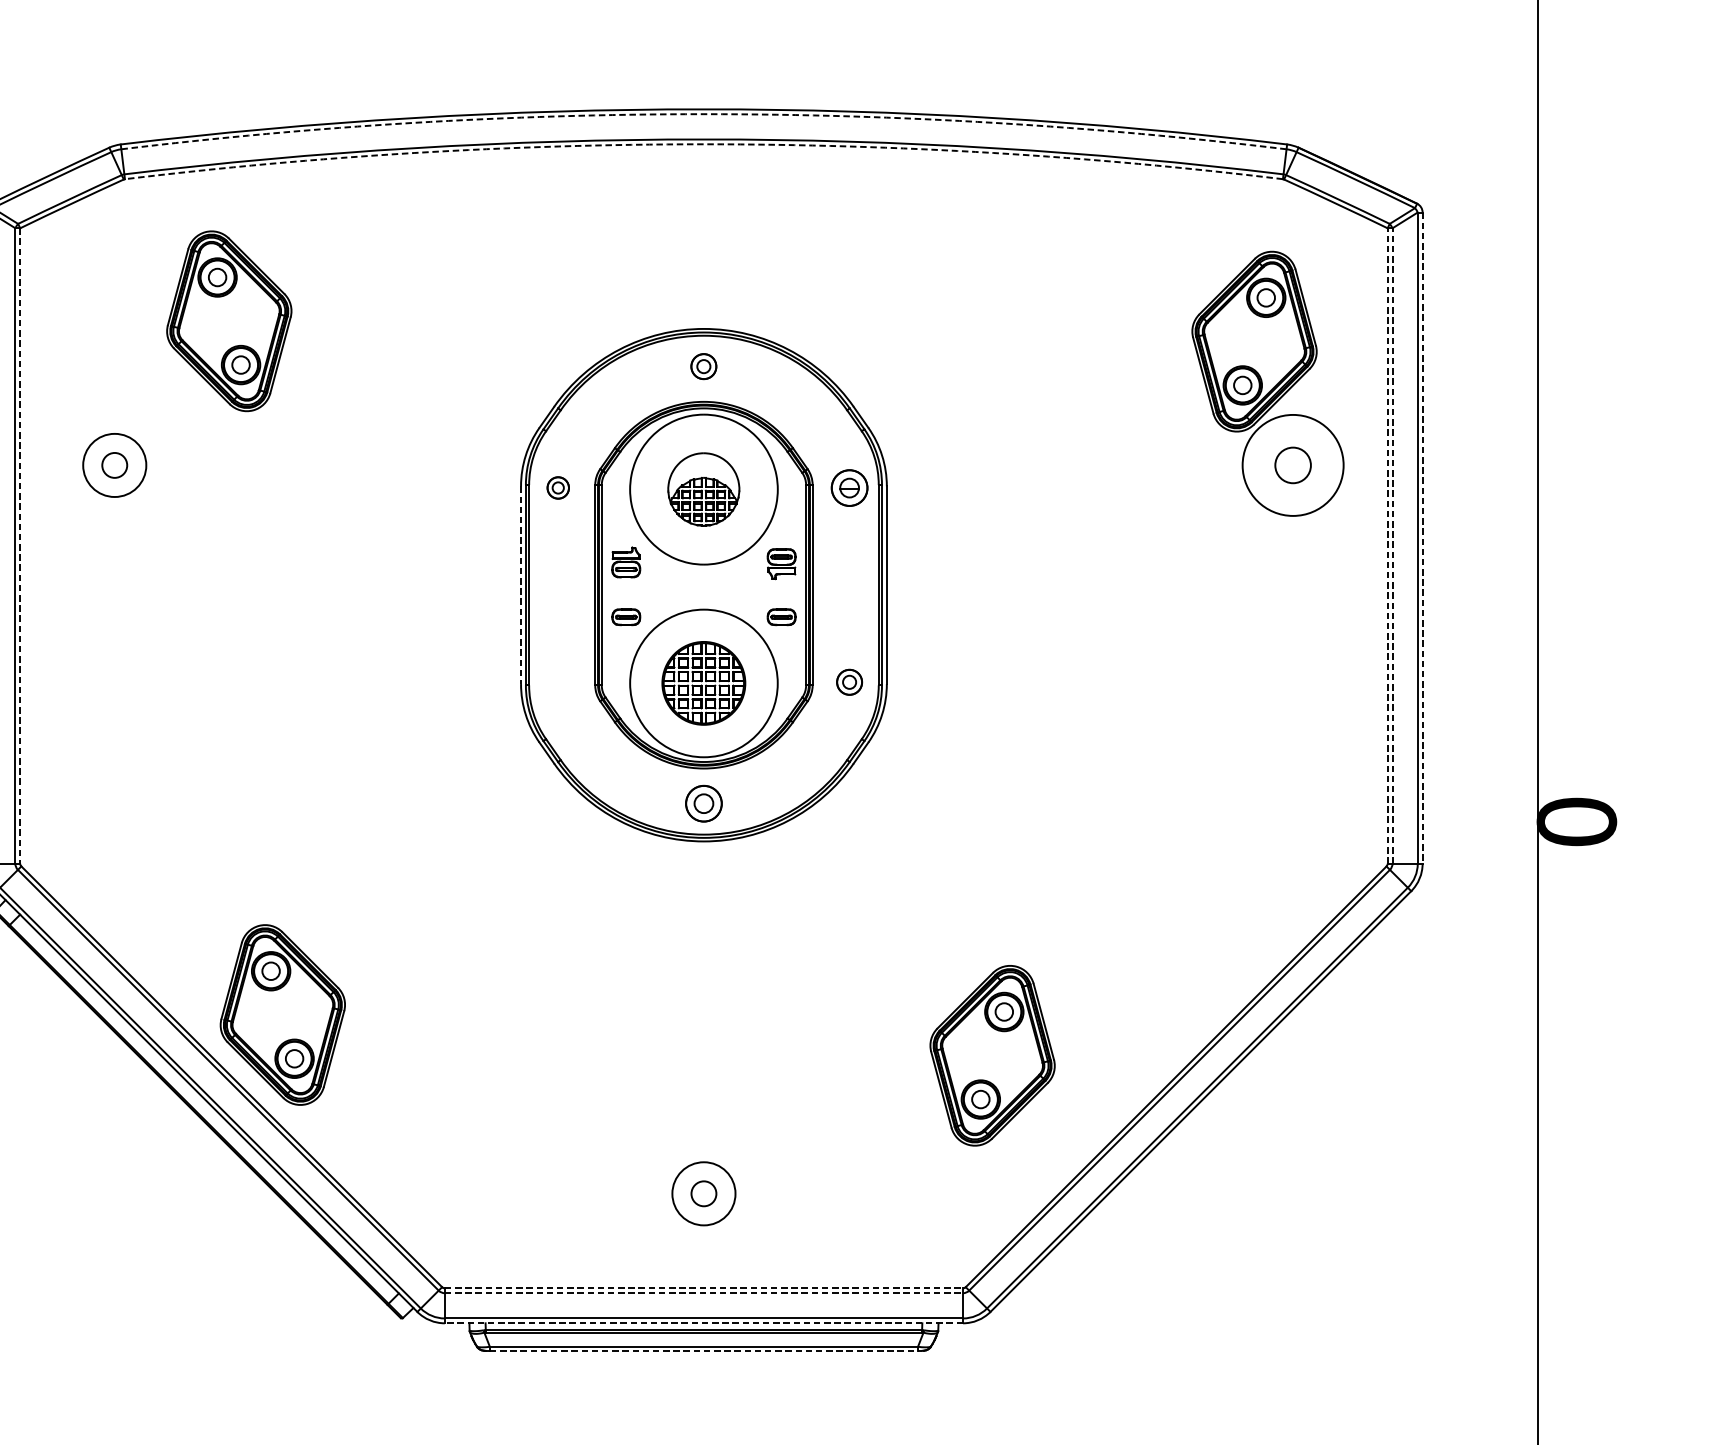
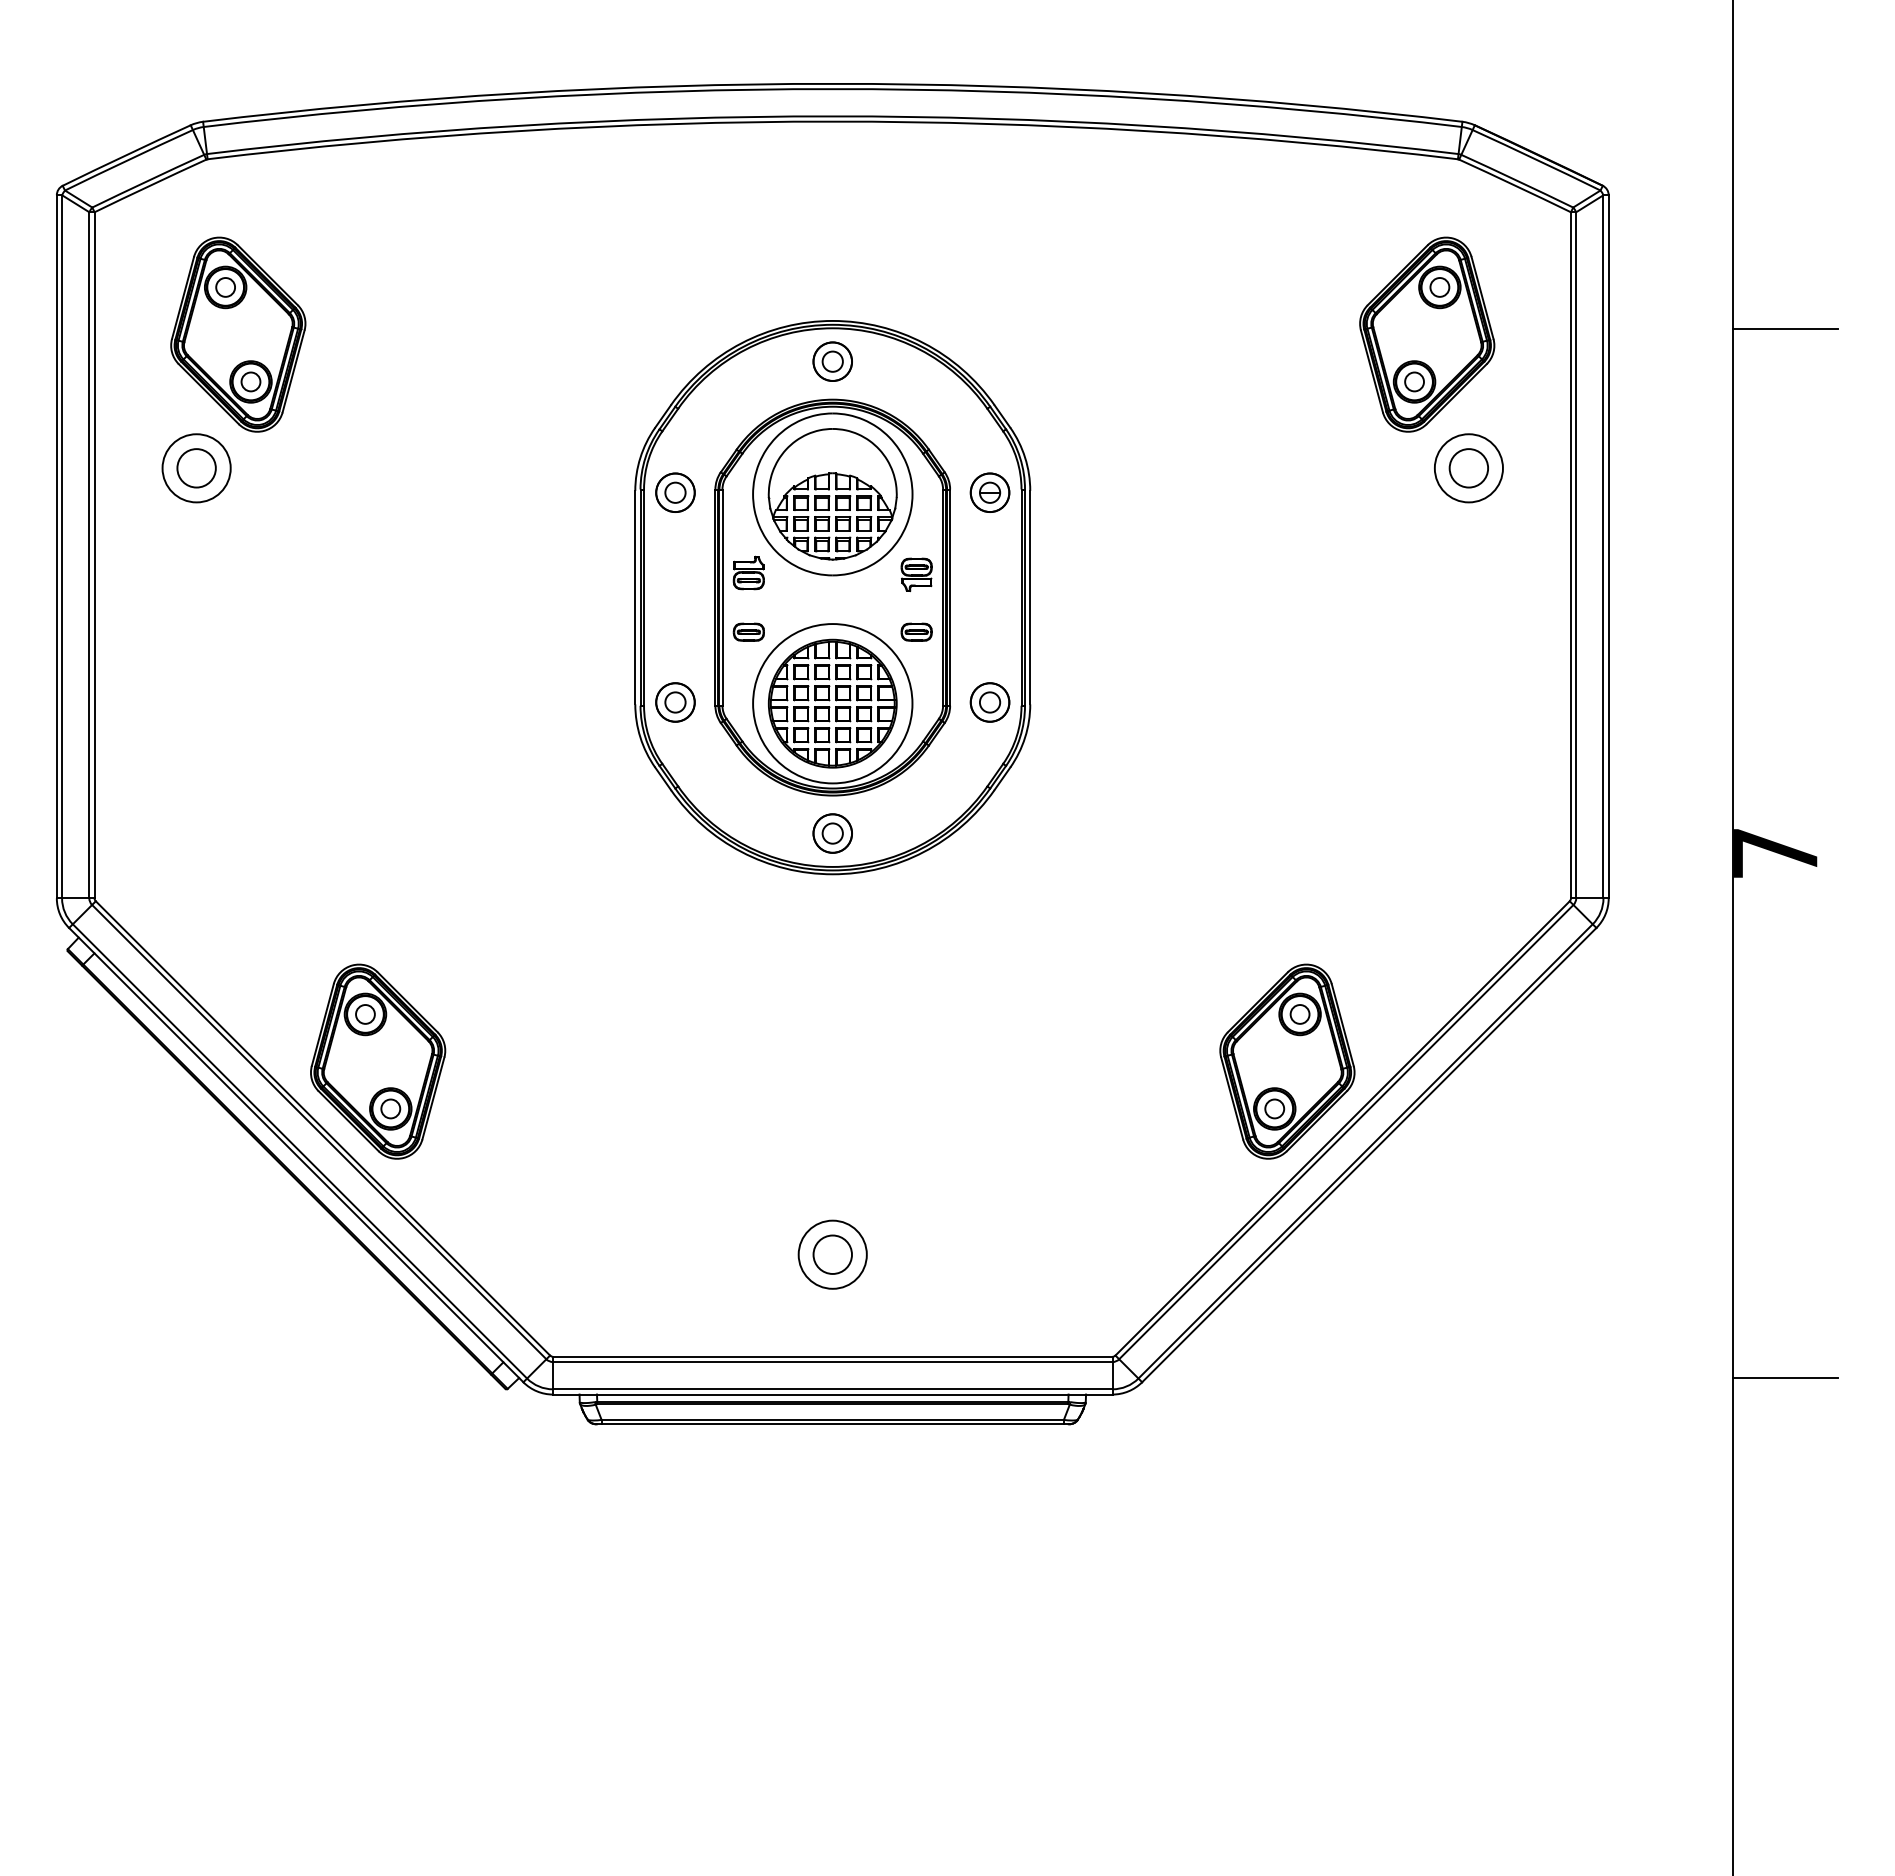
arc: (703, 114) -> (832, 89), dashed -> solid
arc: (703, 144) -> (832, 121), dashed -> solid
part: (229, 321) -> (238, 334), moved
line: (1586, 336) -> (1785, 329), added
part: (703, 366) -> (832, 361), size x1.43
circle: (114, 465) -> (196, 468), size x1.43
circle: (1292, 465) -> (1468, 468), size x0.62
part: (558, 487) -> (675, 492), size x1.67
part: (703, 489) -> (832, 494), size x1.67
line: (1422, 537) -> (1608, 546), dashed -> solid
line: (1387, 545) -> (1570, 554), dashed -> solid
line: (1392, 545) -> (1576, 554), dashed -> solid
line: (20, 546) -> (94, 555), dashed -> solid
line: (521, 585) -> (635, 597), dashed -> solid
part: (558, 682) -> (675, 702), added
part: (849, 682) -> (989, 702), size x1.43
part: (703, 683) -> (832, 703), size x1.43
text: (1576, 822) -> (1774, 853), 0 -> 7
part: (992, 1055) -> (1287, 1061), moved
circle: (703, 1193) -> (832, 1254), size x1.43
line: (703, 1288) -> (832, 1356), dashed -> solid
line: (703, 1293) -> (832, 1362), dashed -> solid
line: (1586, 1307) -> (1785, 1377), added
line: (703, 1323) -> (832, 1394), dashed -> solid
line: (706, 1351) -> (835, 1424), dashed -> solid

